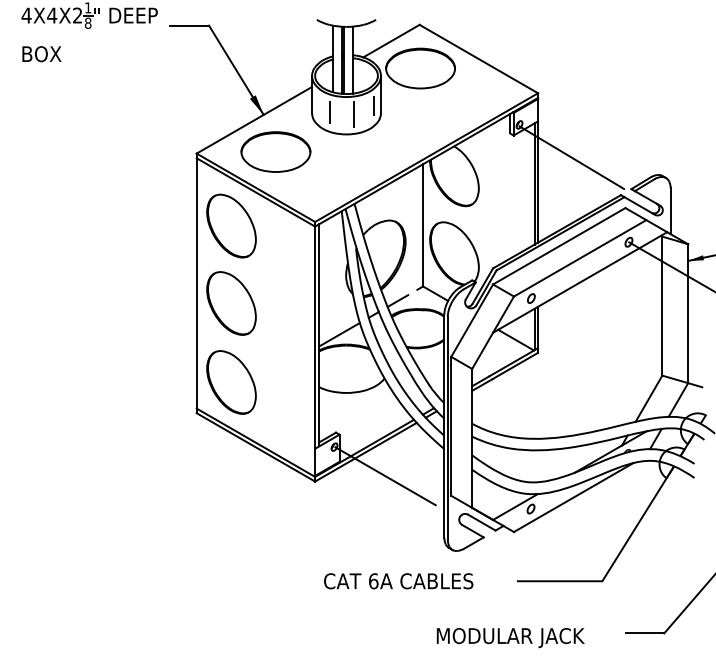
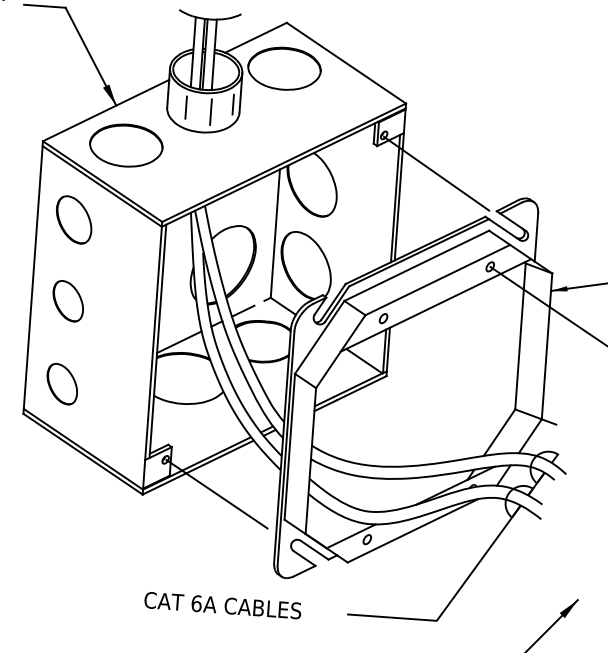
part: (231, 225) -> (74, 219), size x0.7
part: (231, 303) -> (68, 301), size x0.6
part: (231, 382) -> (62, 384), size x0.6

